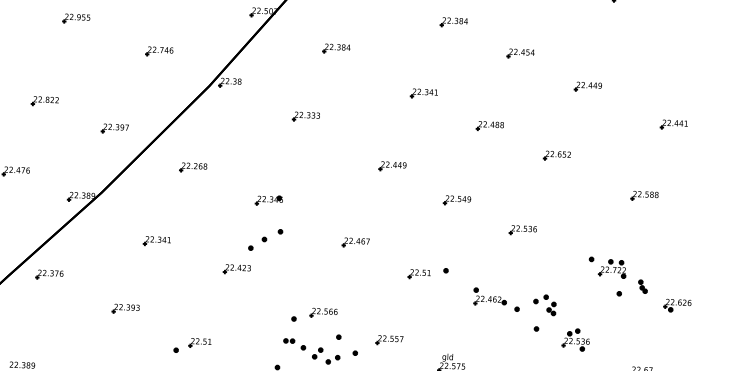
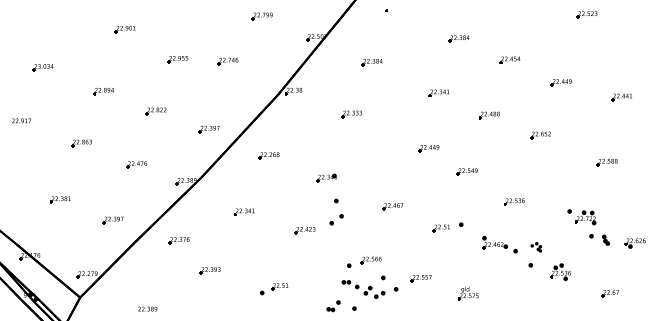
part: (75, 18) -> (177, 59), moved
part: (158, 51) -> (227, 61), moved
part: (673, 125) -> (621, 97), moved
part: (392, 166) -> (428, 148), moved
part: (523, 229) -> (514, 201), moved
part: (257, 243) -> (336, 219), moved
part: (48, 274) -> (178, 240), moved
part: (642, 285) -> (605, 239), moved
part: (545, 305) -> (536, 247), size x0.6
part: (124, 308) -> (209, 270), moved

